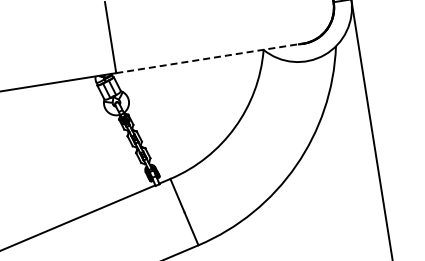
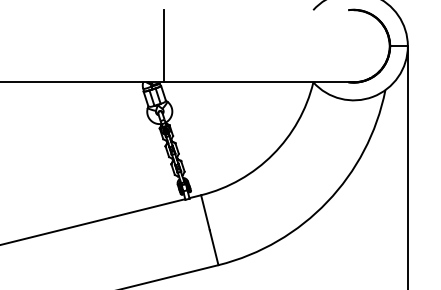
line: (209, 58) -> (258, 82), dashed -> solid

